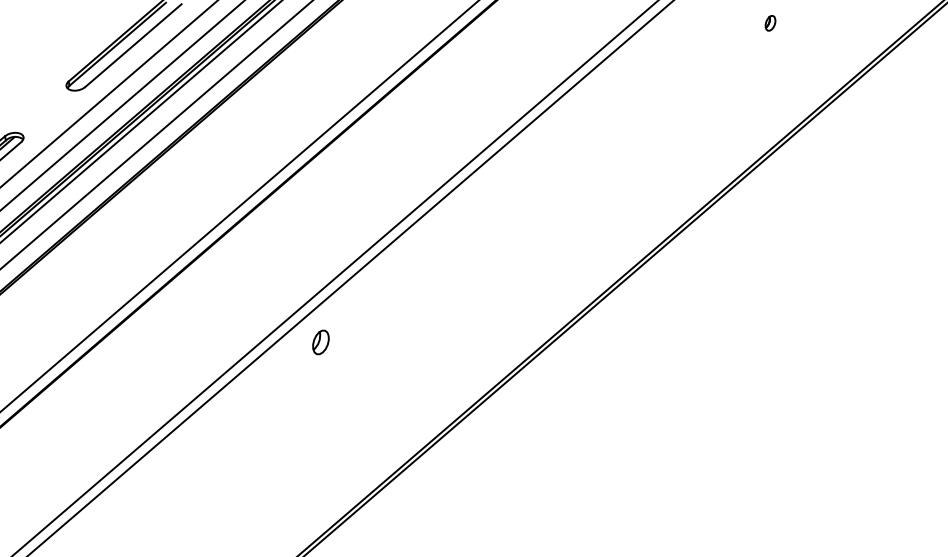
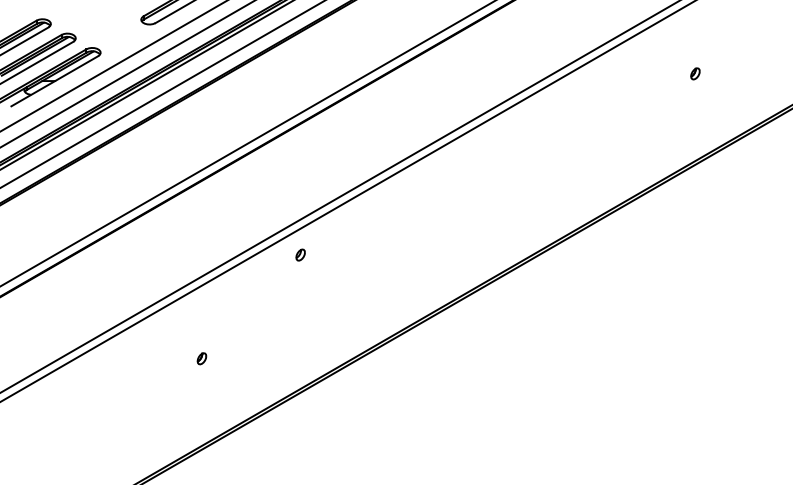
part: (320, 341) -> (300, 254), size x0.62
part: (221, 494) -> (201, 358), added

